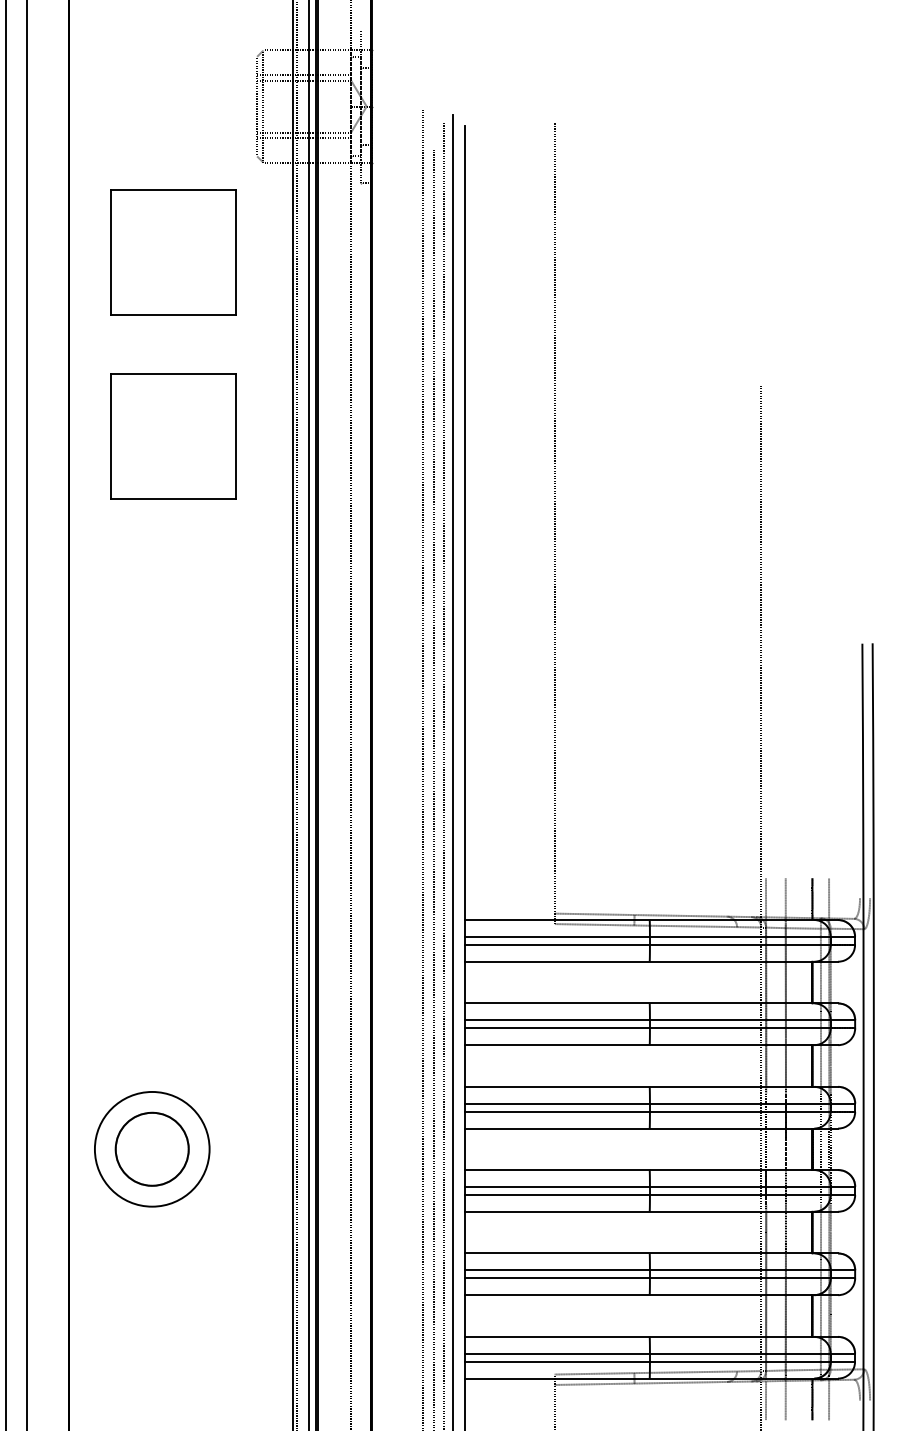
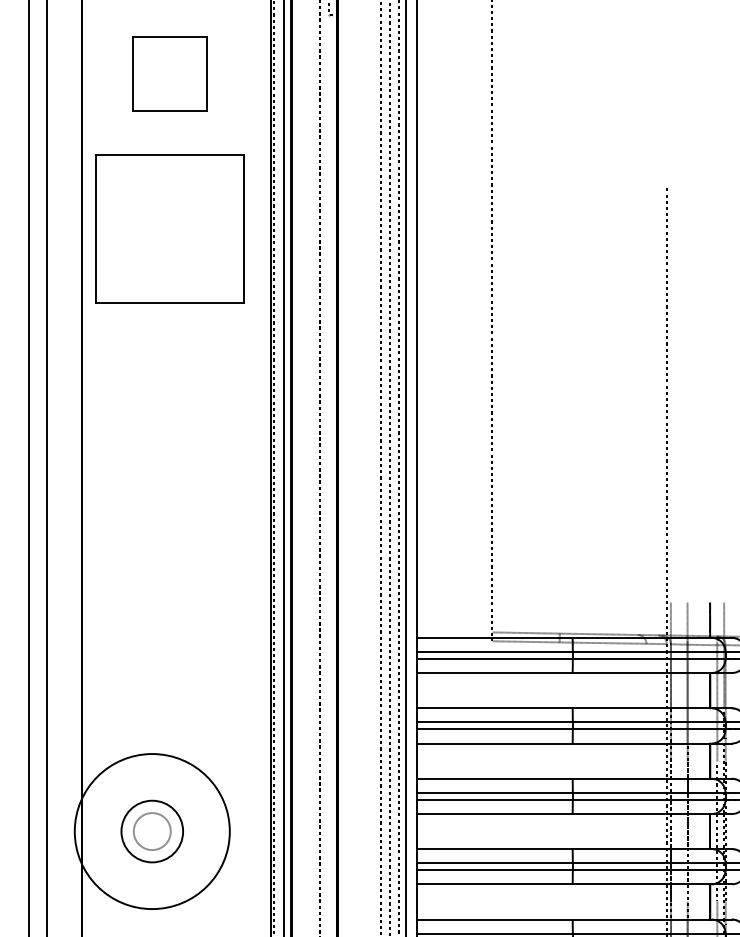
part: (173, 252) -> (170, 73), size x0.7
part: (173, 436) -> (170, 229), size x1.4
circle: (151, 1148) -> (151, 830), size x0.6
circle: (151, 1148) -> (151, 830), size x1.6

